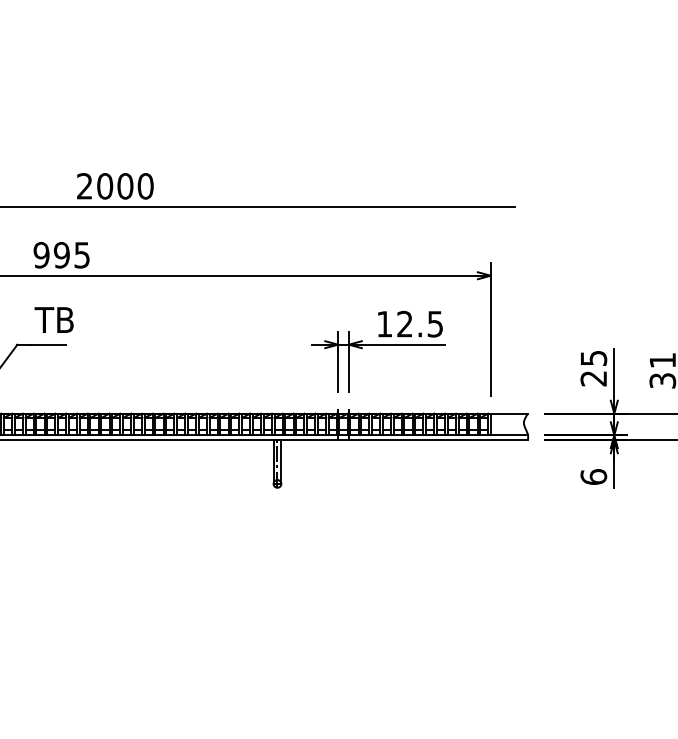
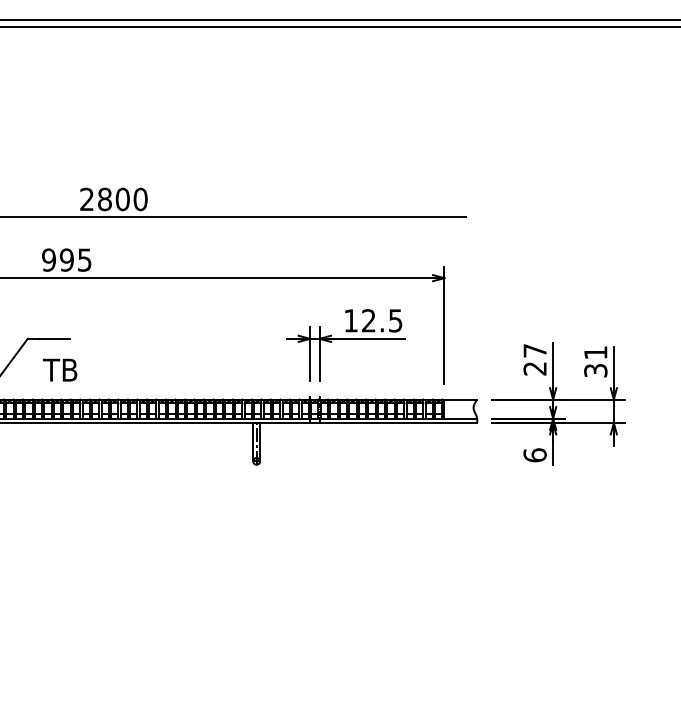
text: (104, 186) -> (104, 199), 2000 -> 2800
text: (53, 319) -> (59, 369), moved
text: (593, 357) -> (534, 350), 25 -> 27

